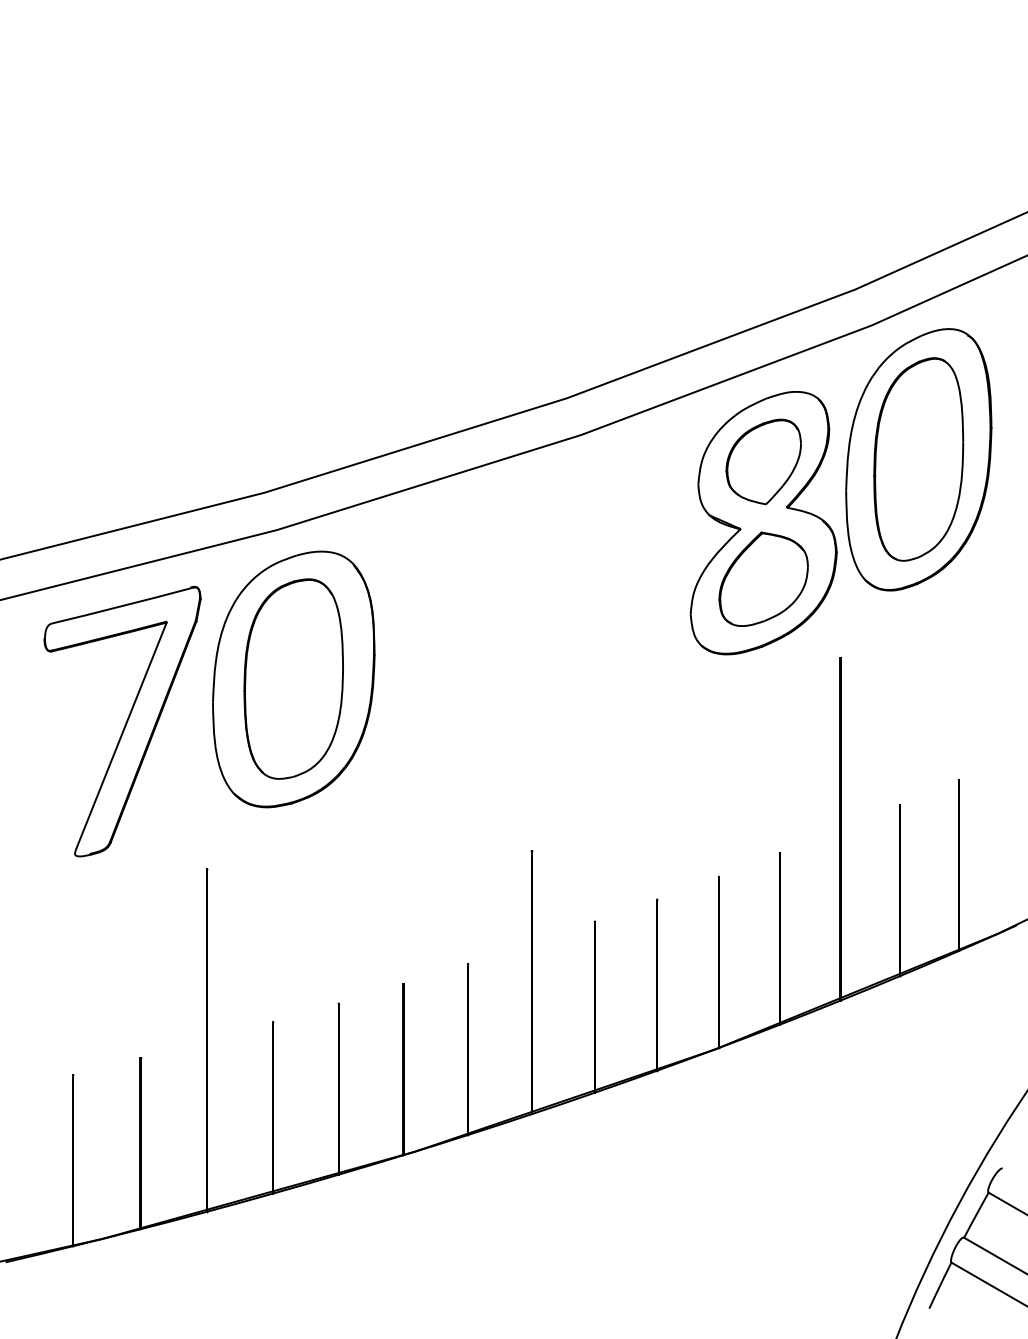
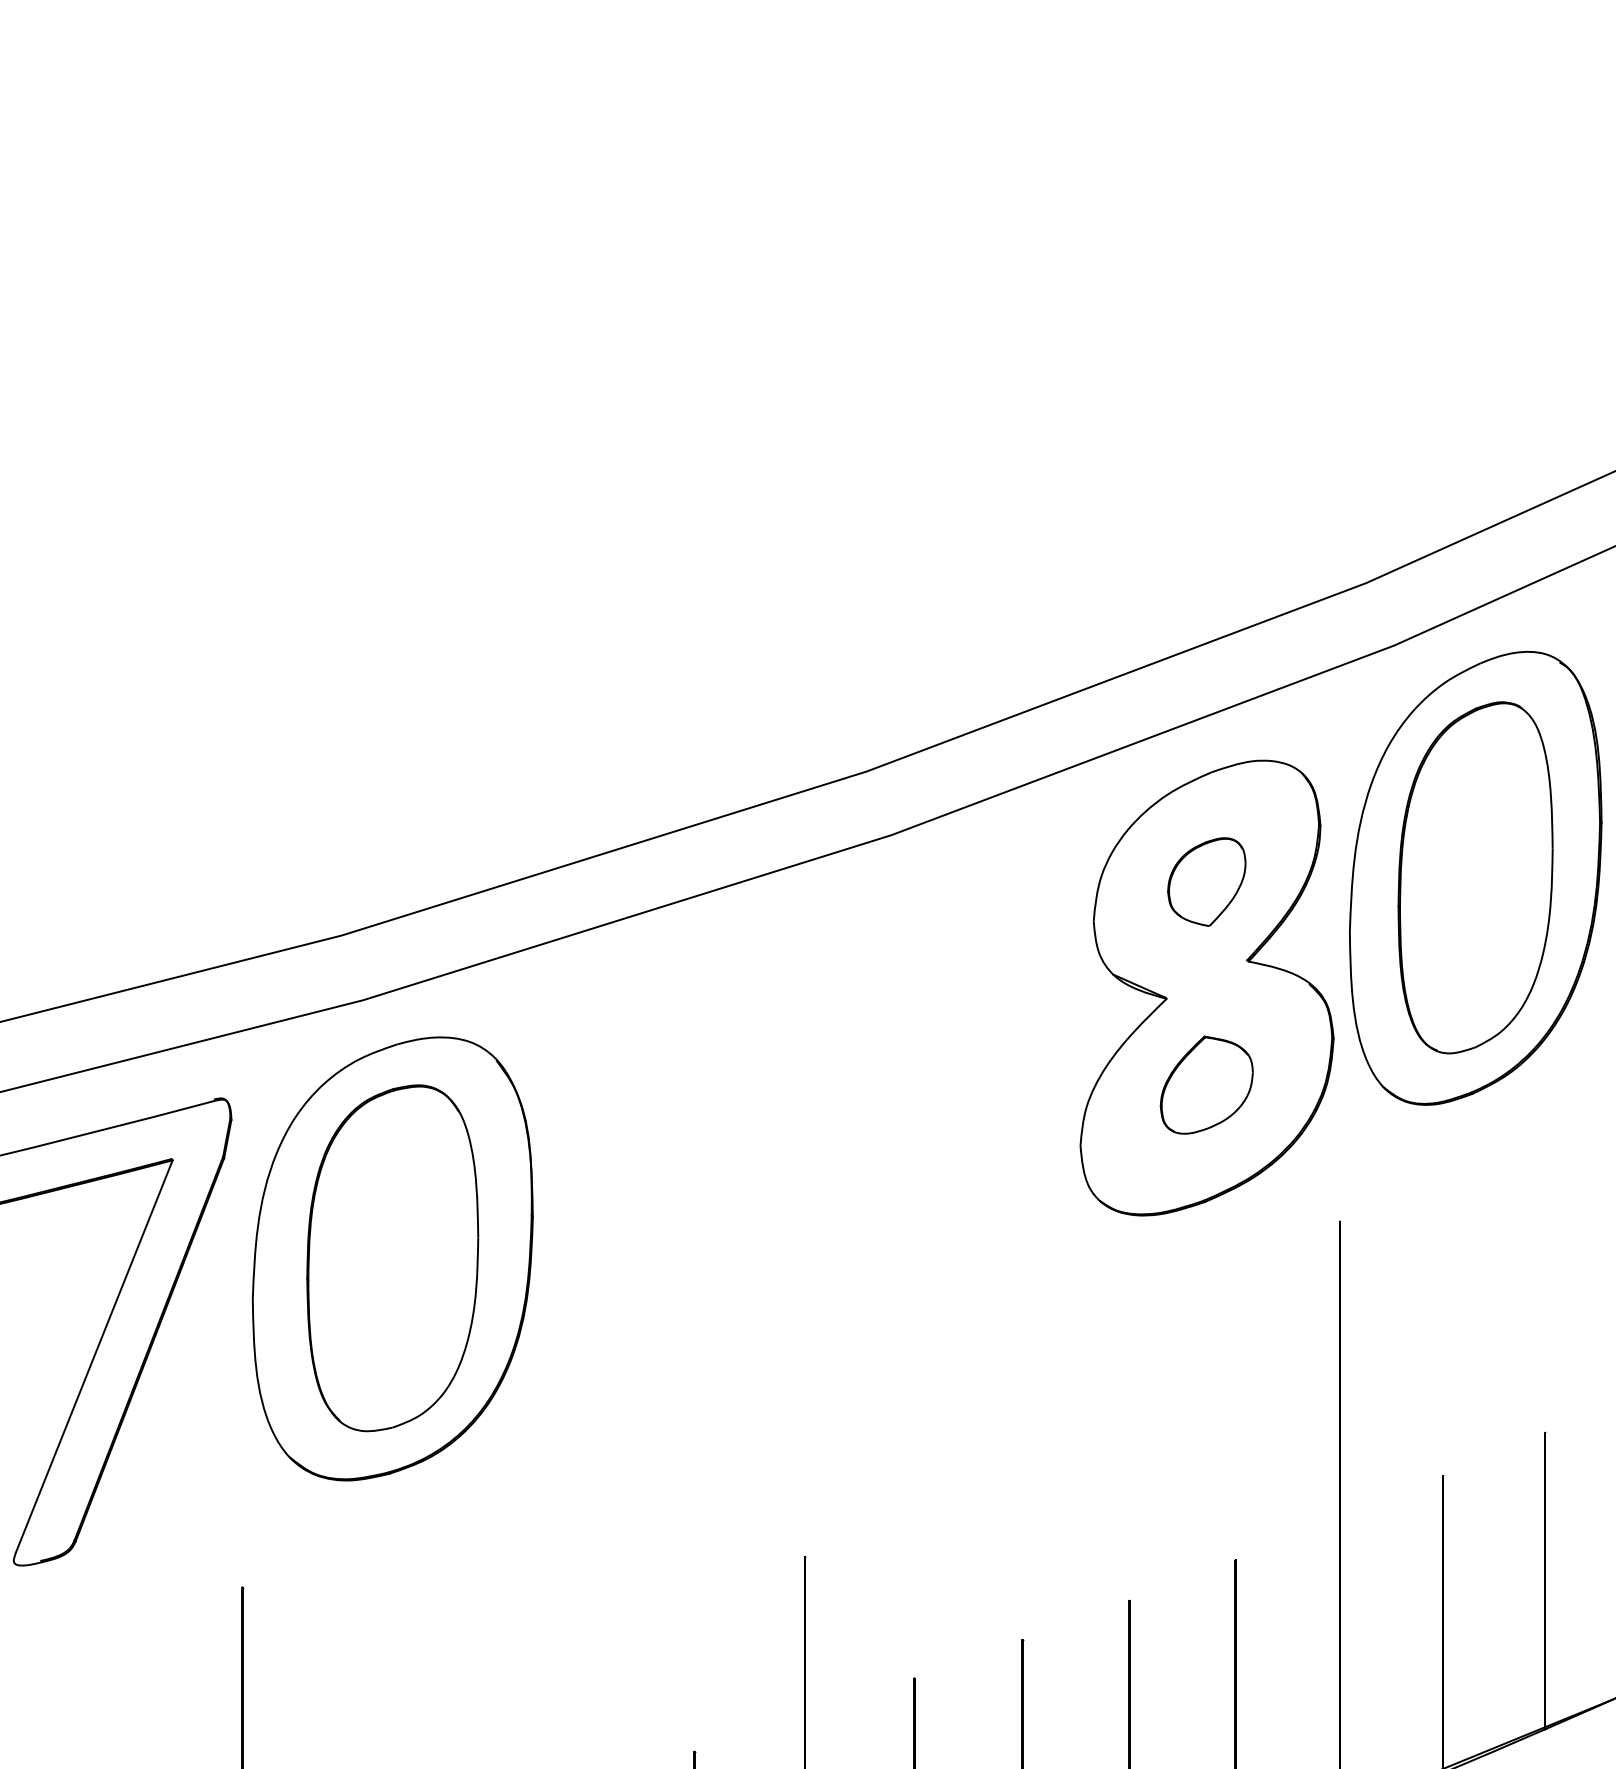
part: (763, 461) -> (1206, 881), size x0.6
part: (763, 578) -> (1206, 1083), size x0.6

